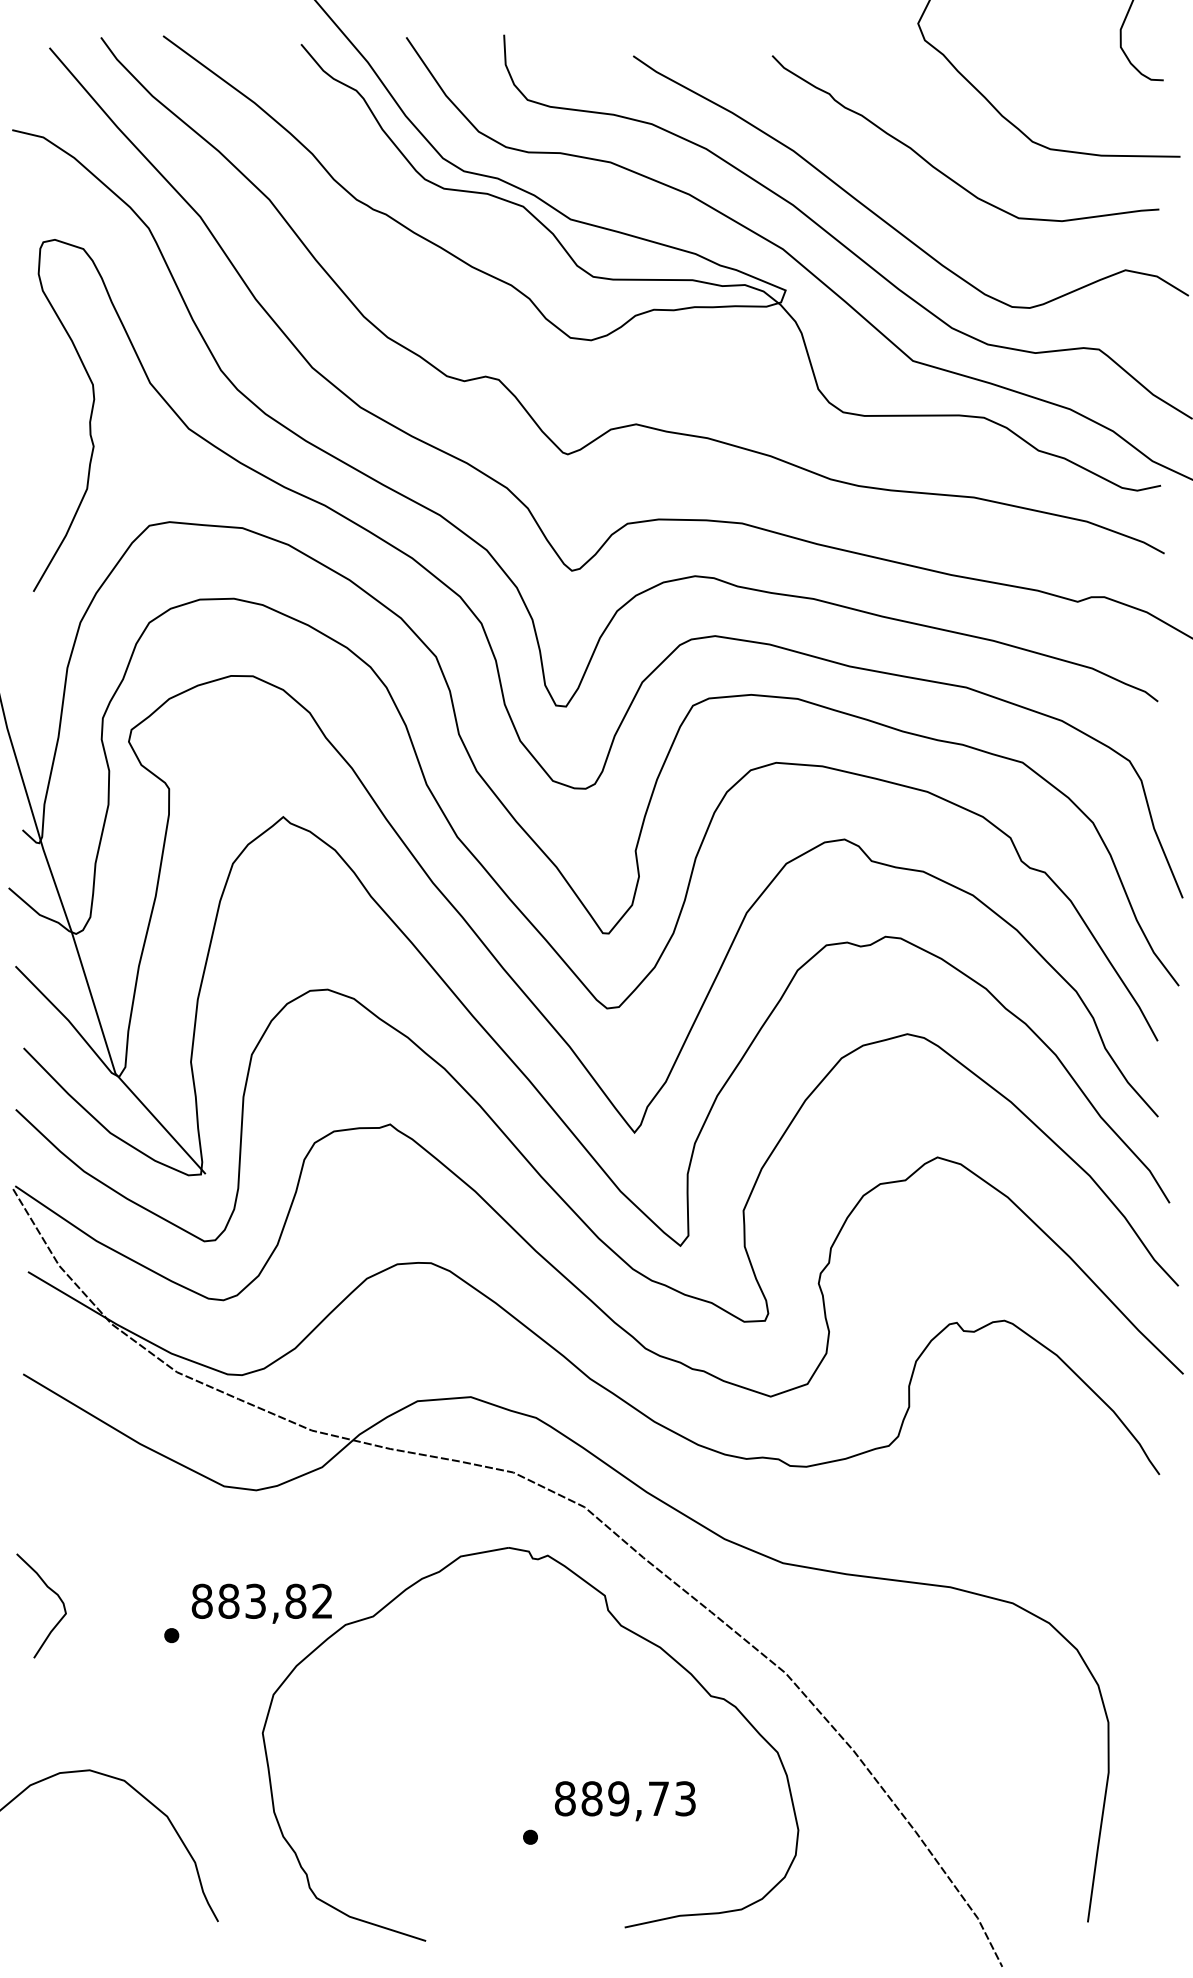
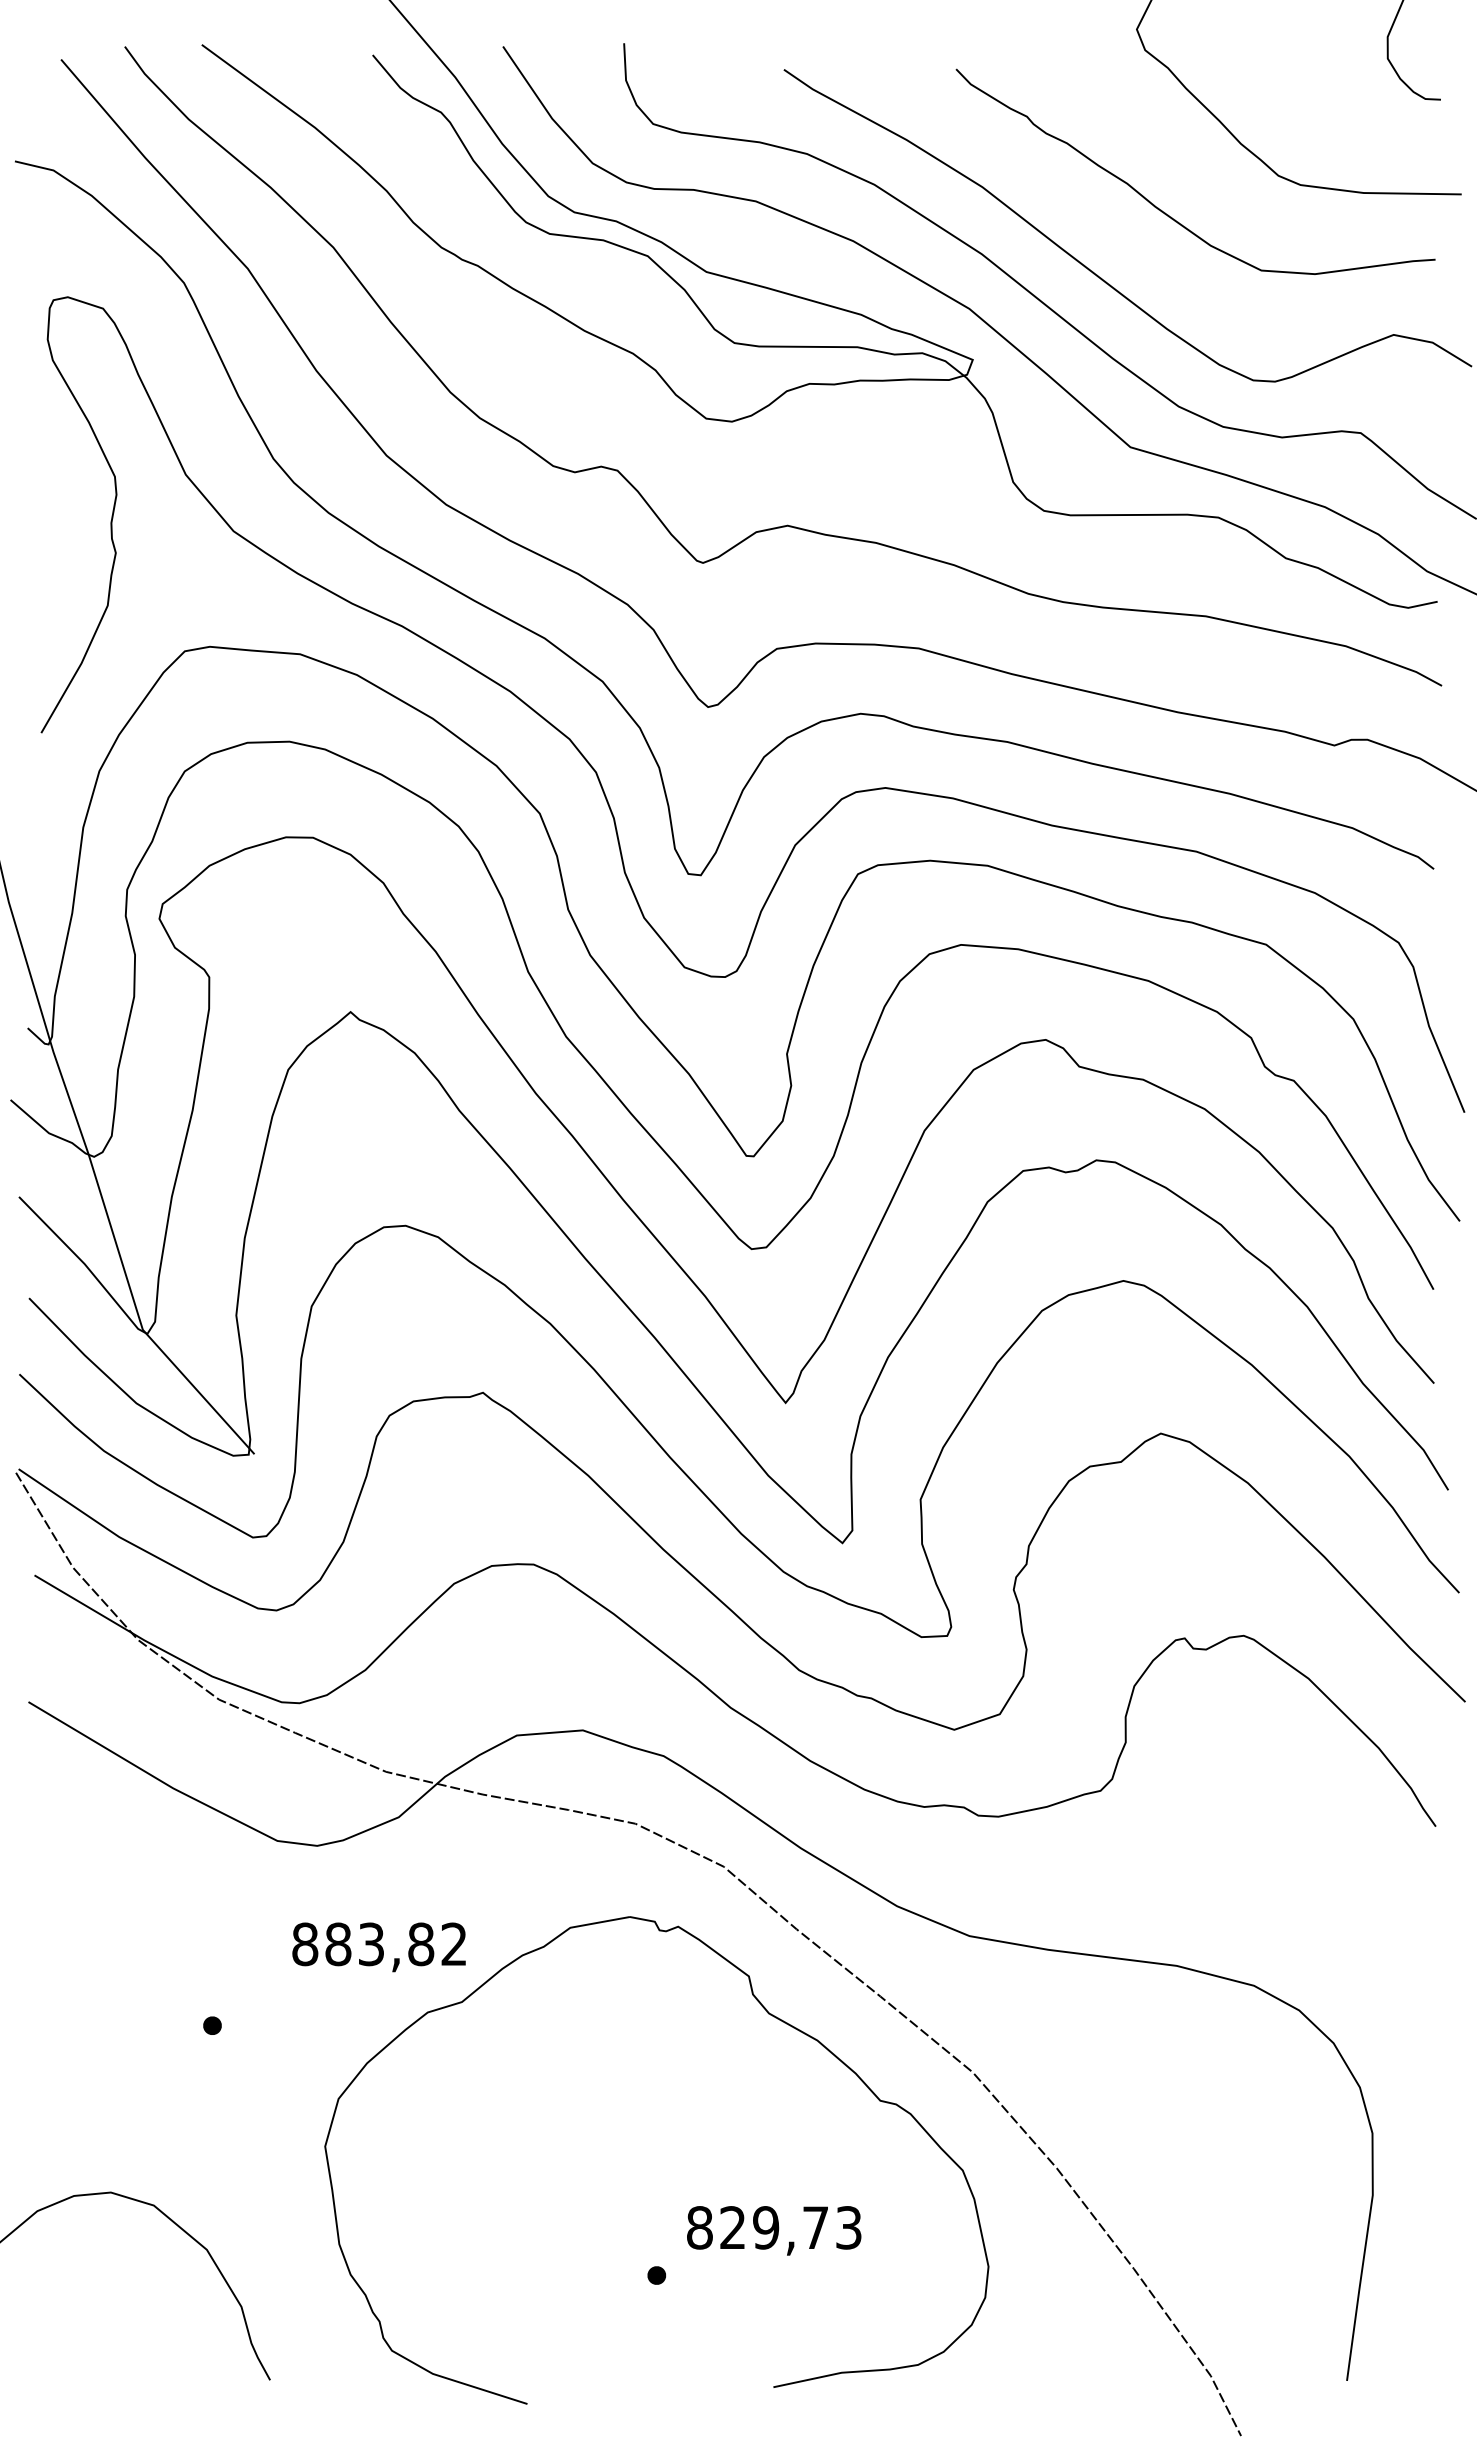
curve: (51, 1590) -> (63, 1970), removed
text: (261, 1603) -> (378, 1947), moved
text: (592, 1798) -> (733, 2227), 889,73 -> 829,73

